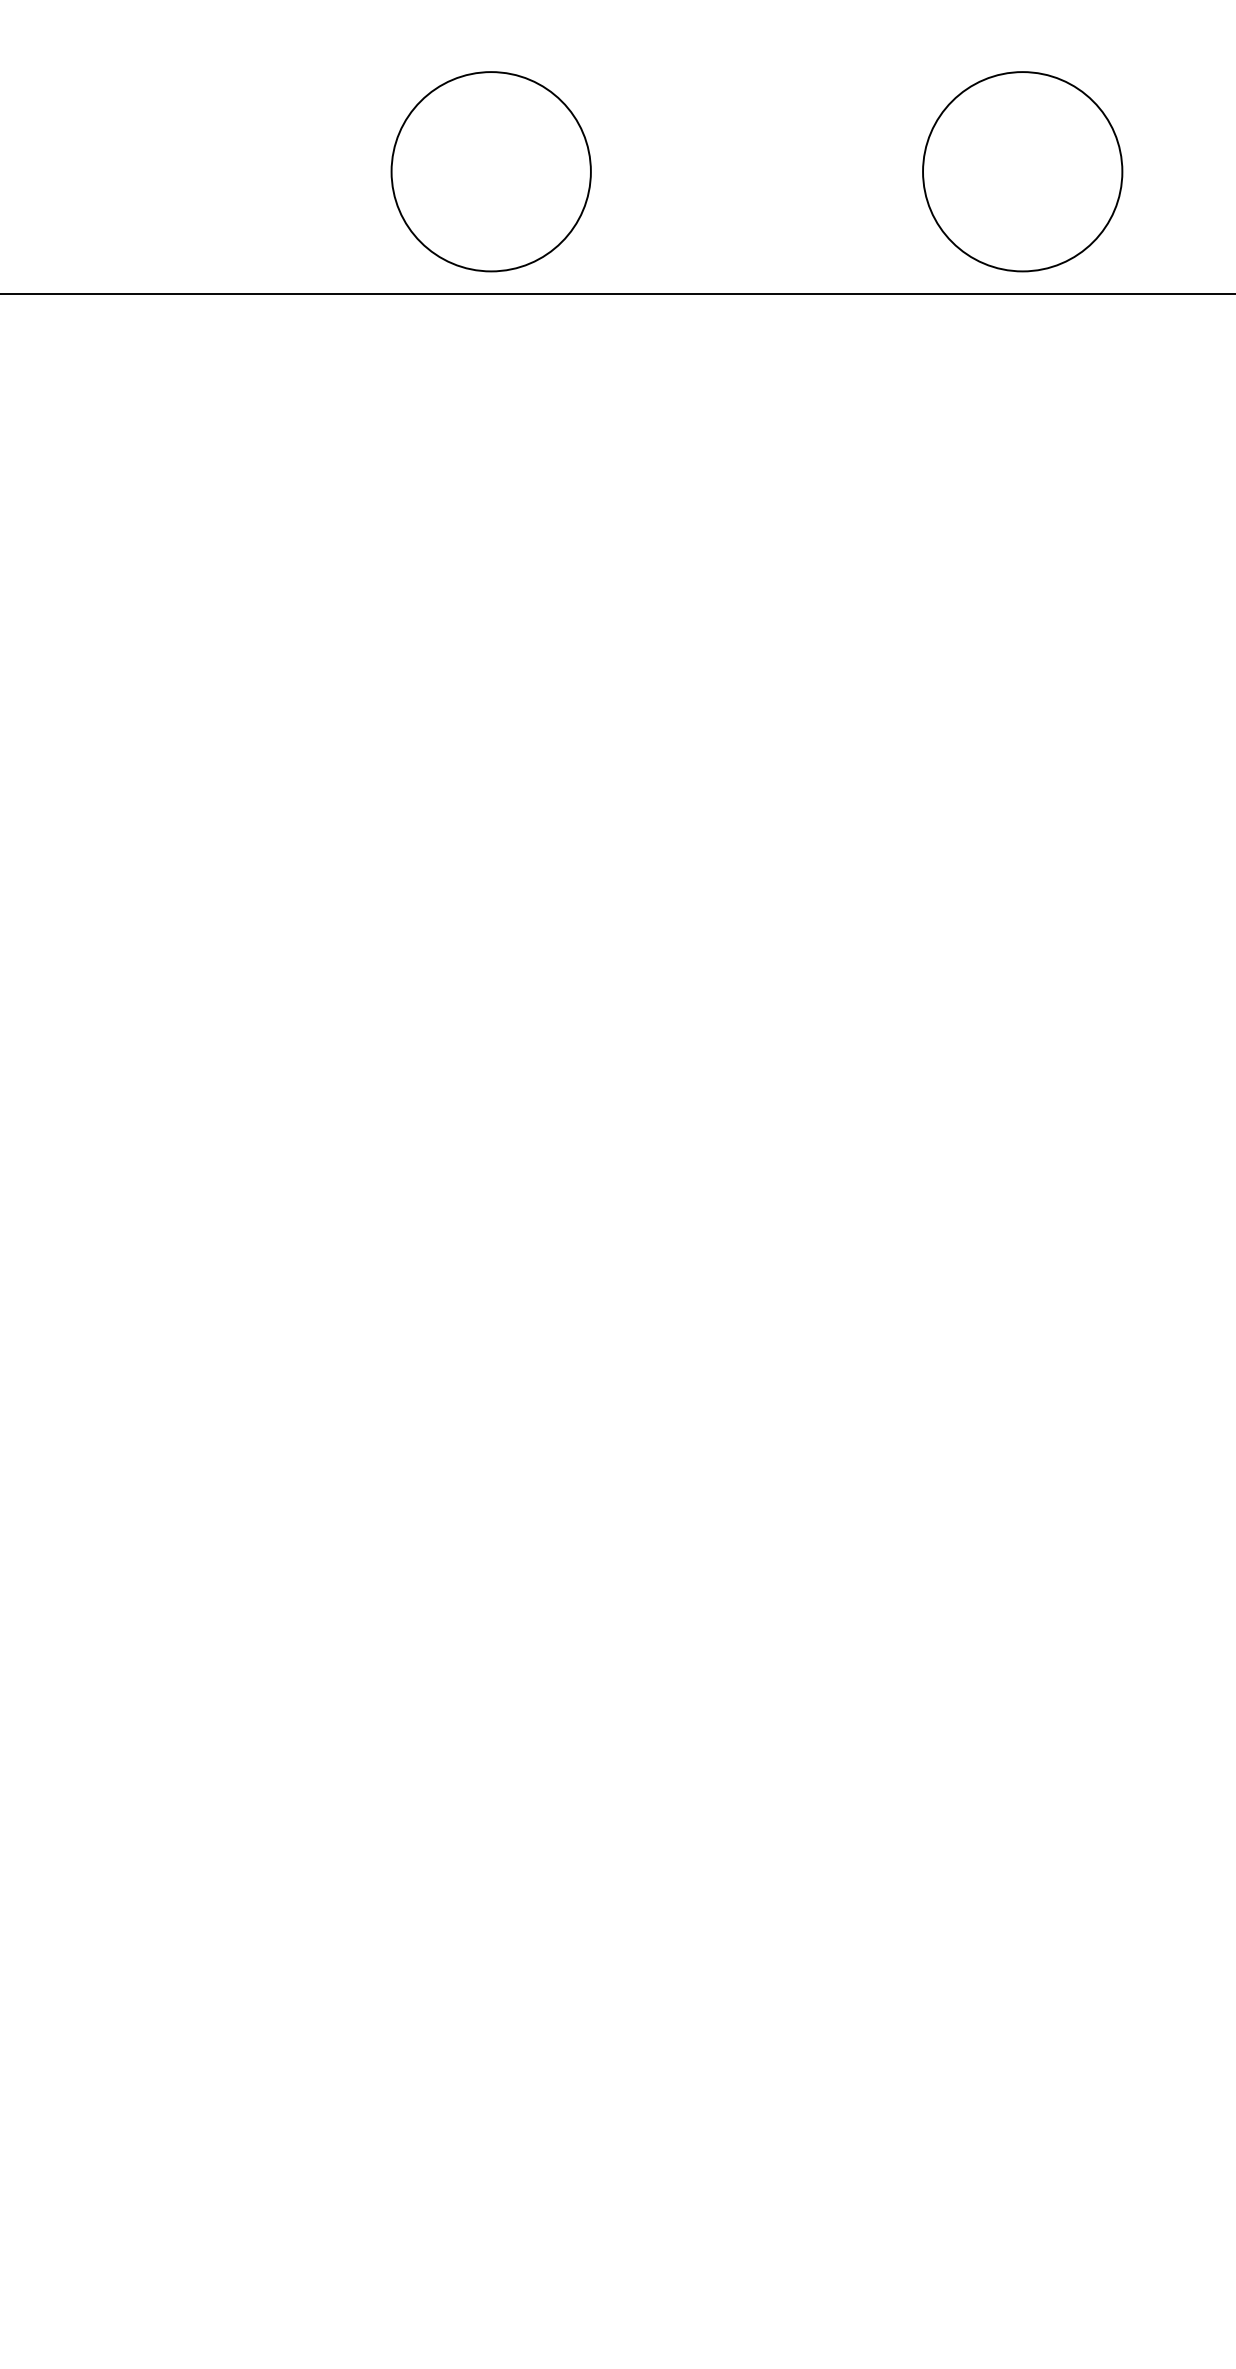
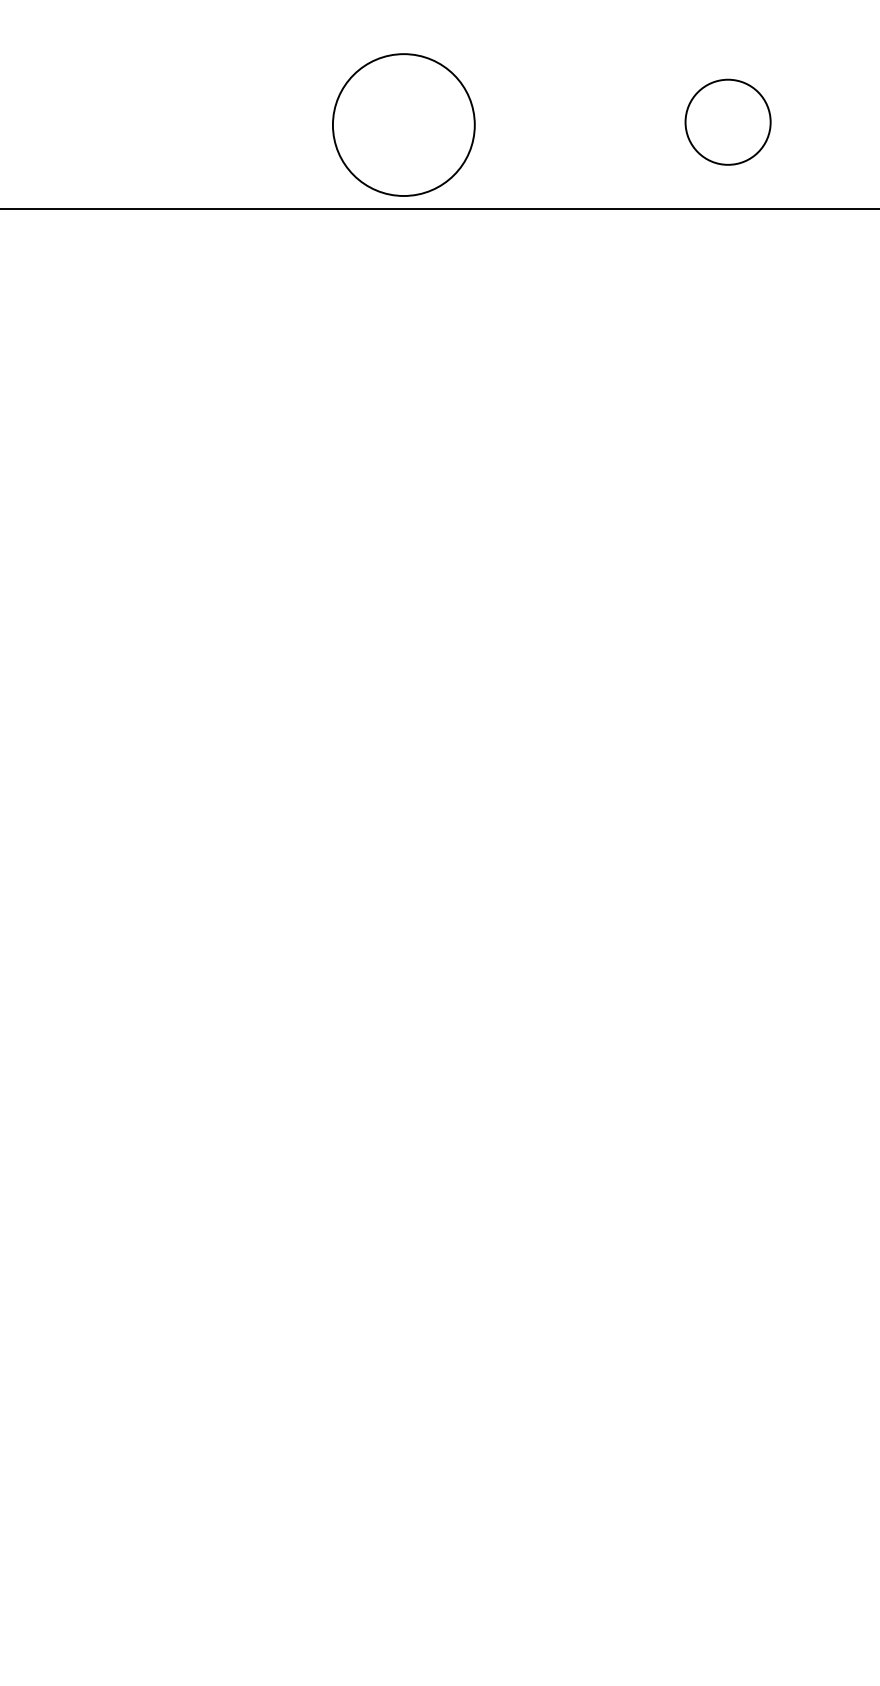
circle: (490, 171) -> (403, 124), moved
circle: (1022, 171) -> (727, 122), size x0.6

